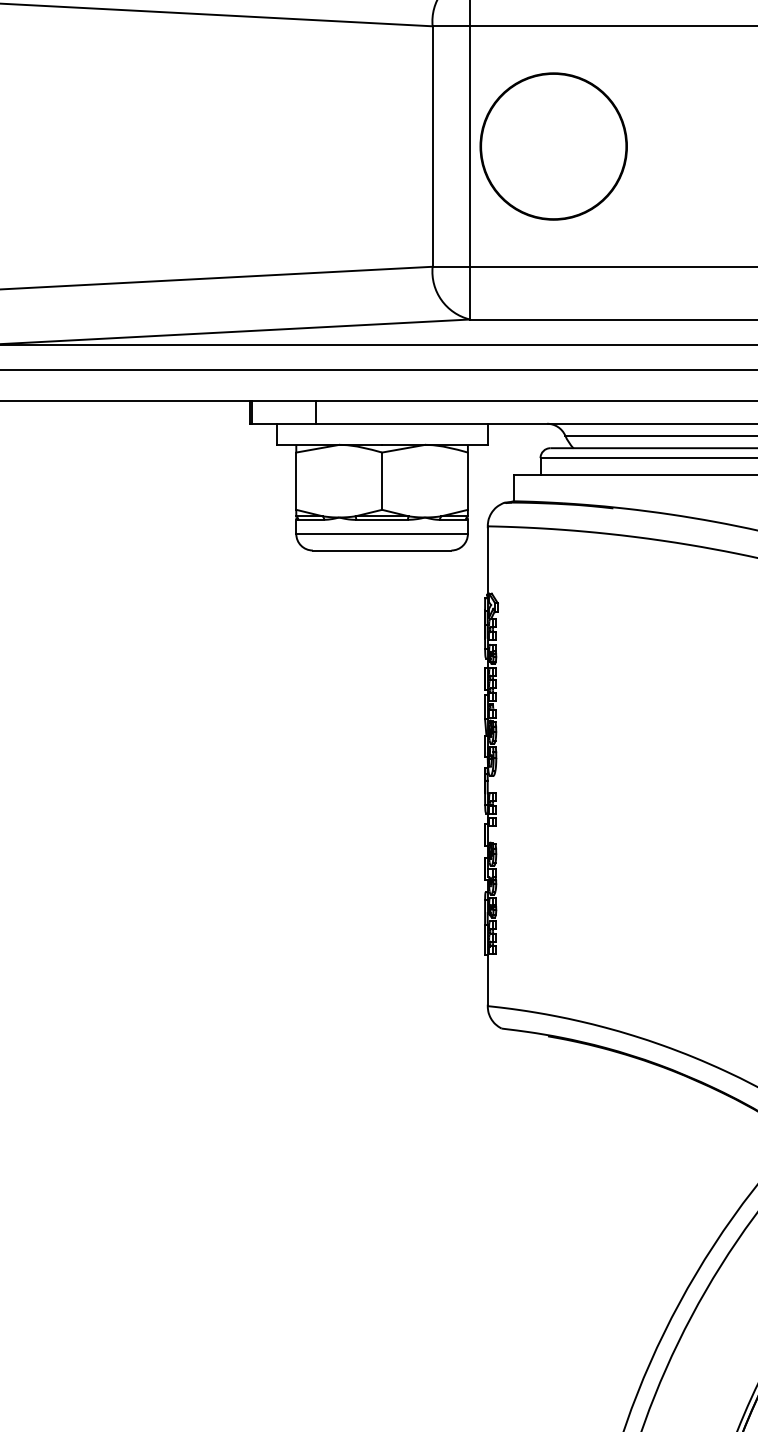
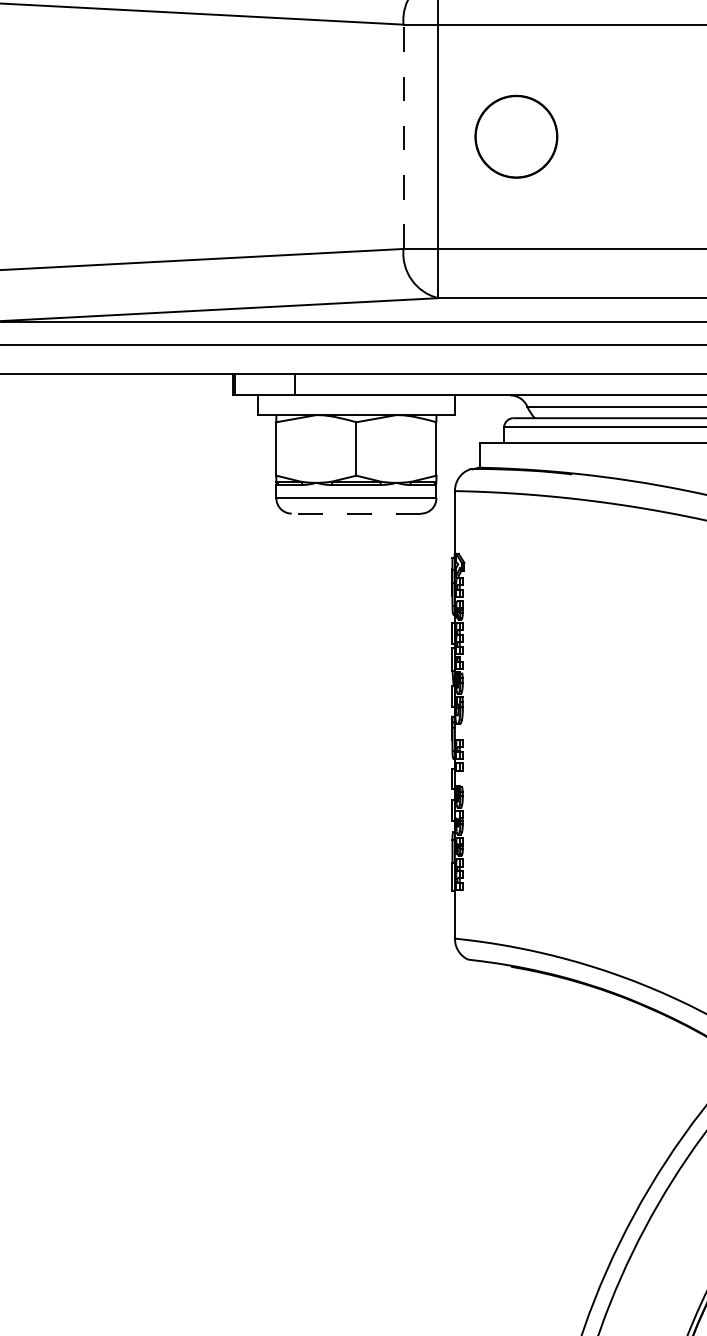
line: (432, 146) -> (403, 136), solid -> dashed
circle: (553, 146) -> (516, 136), size x0.6
line: (381, 550) -> (355, 513), solid -> dashed

